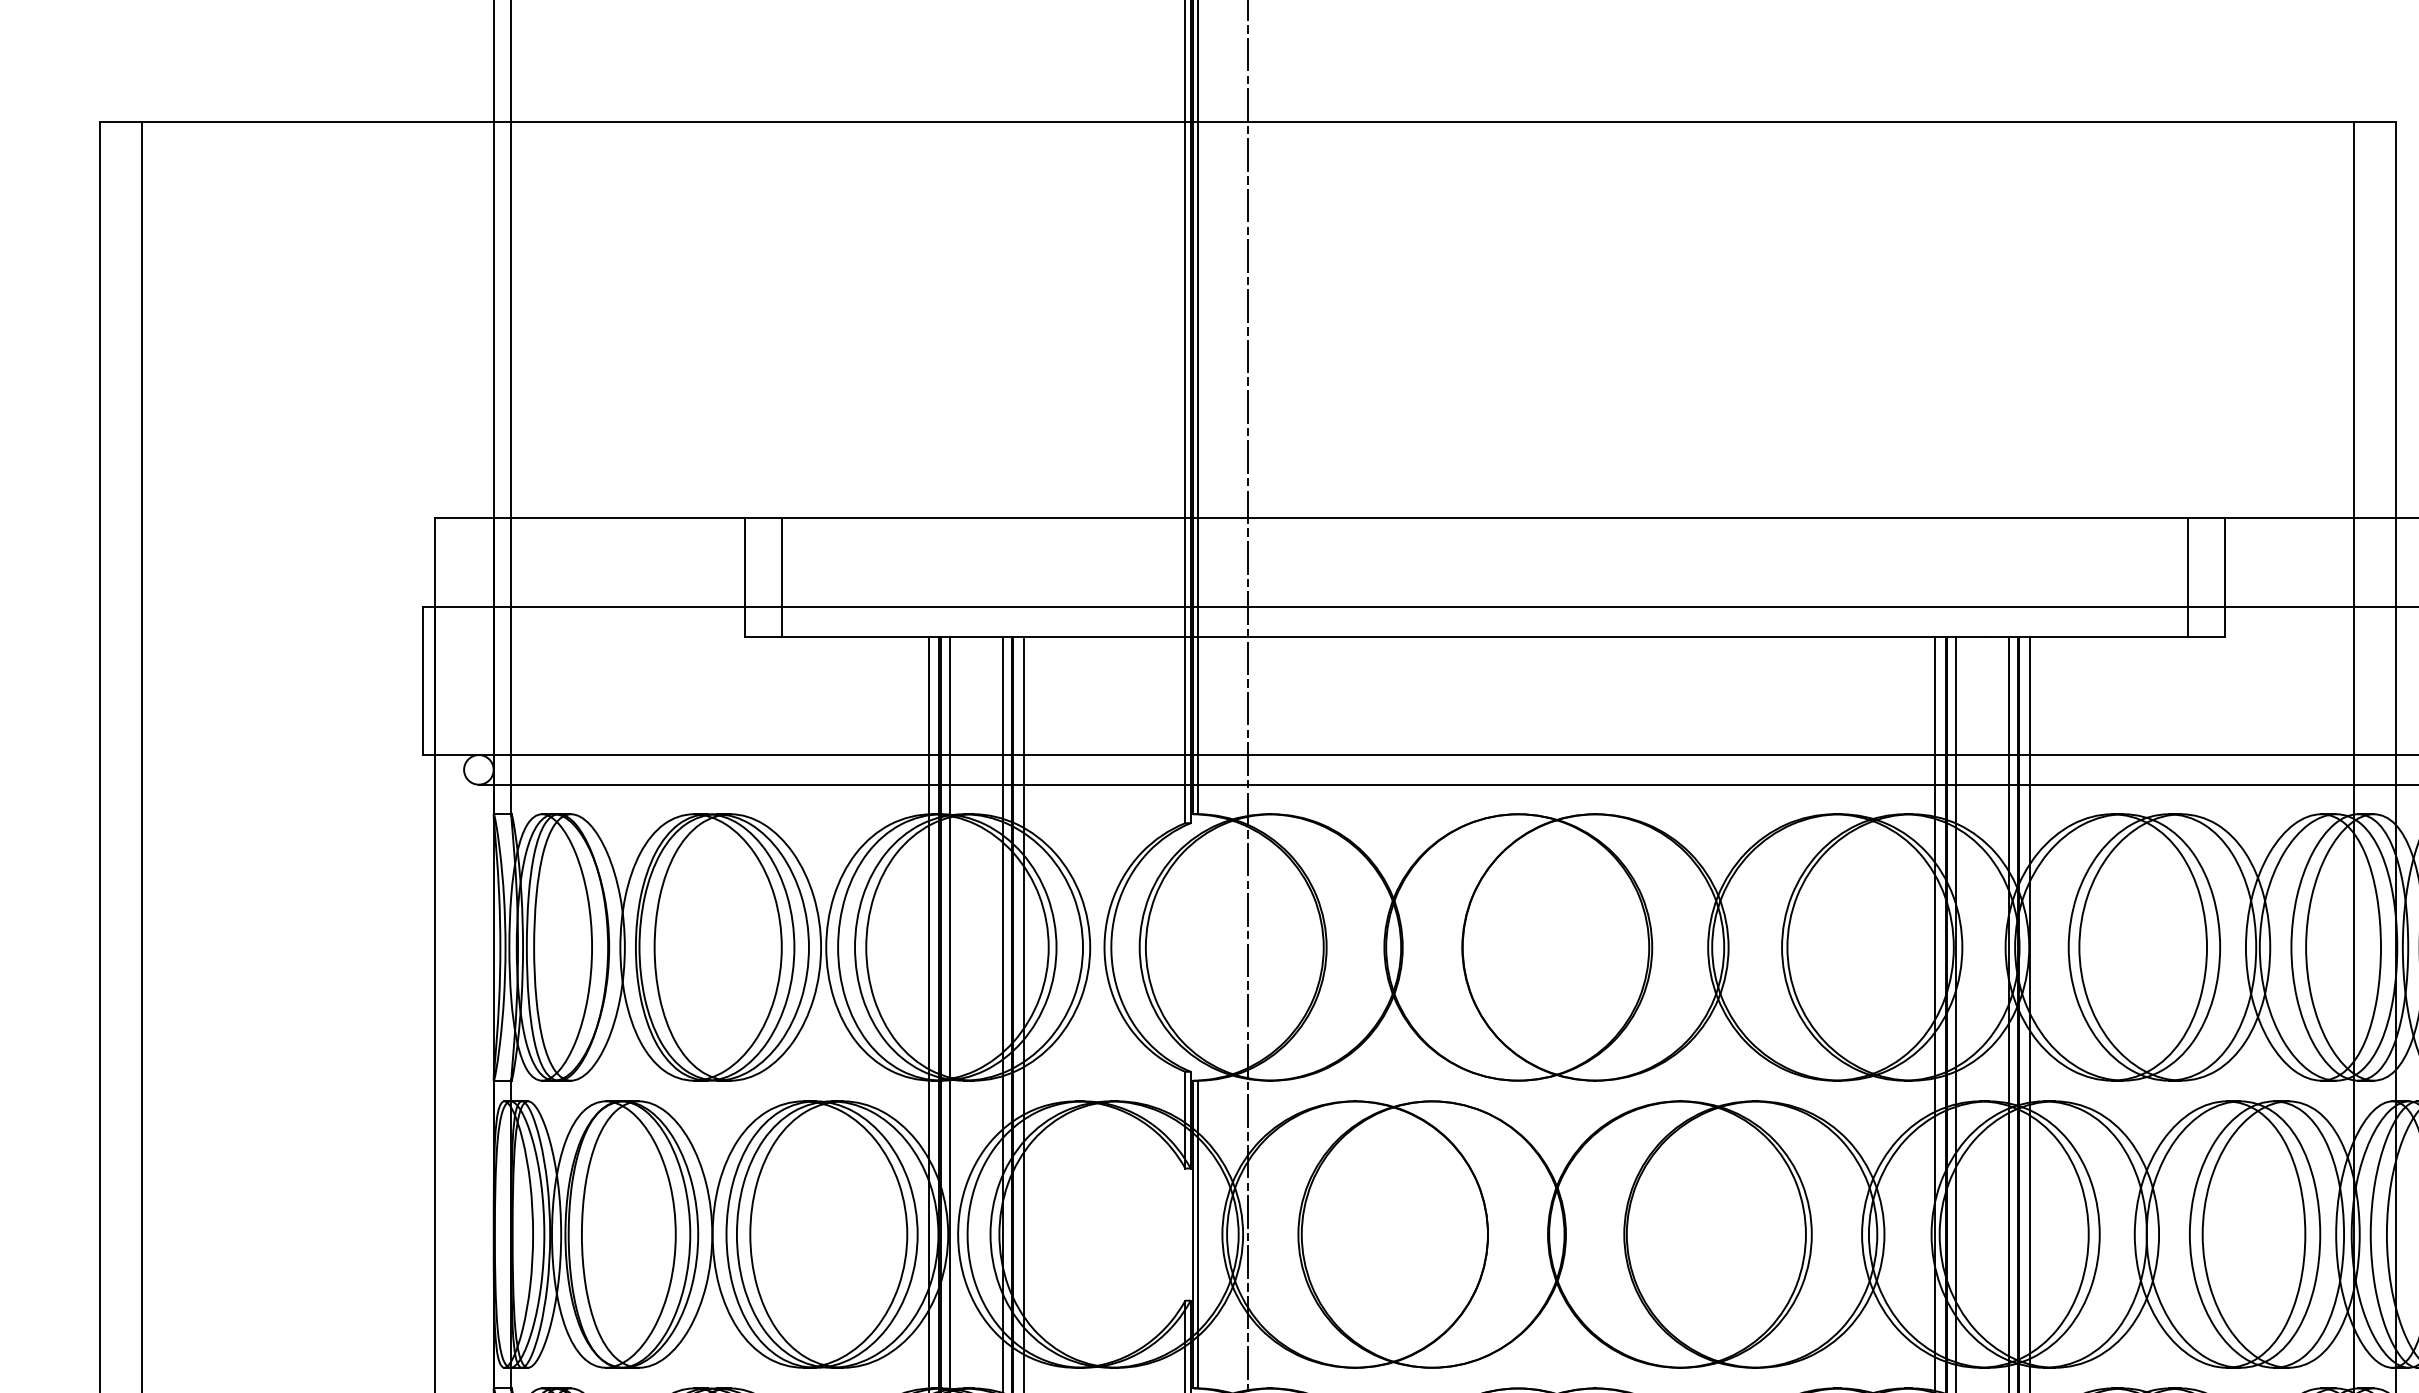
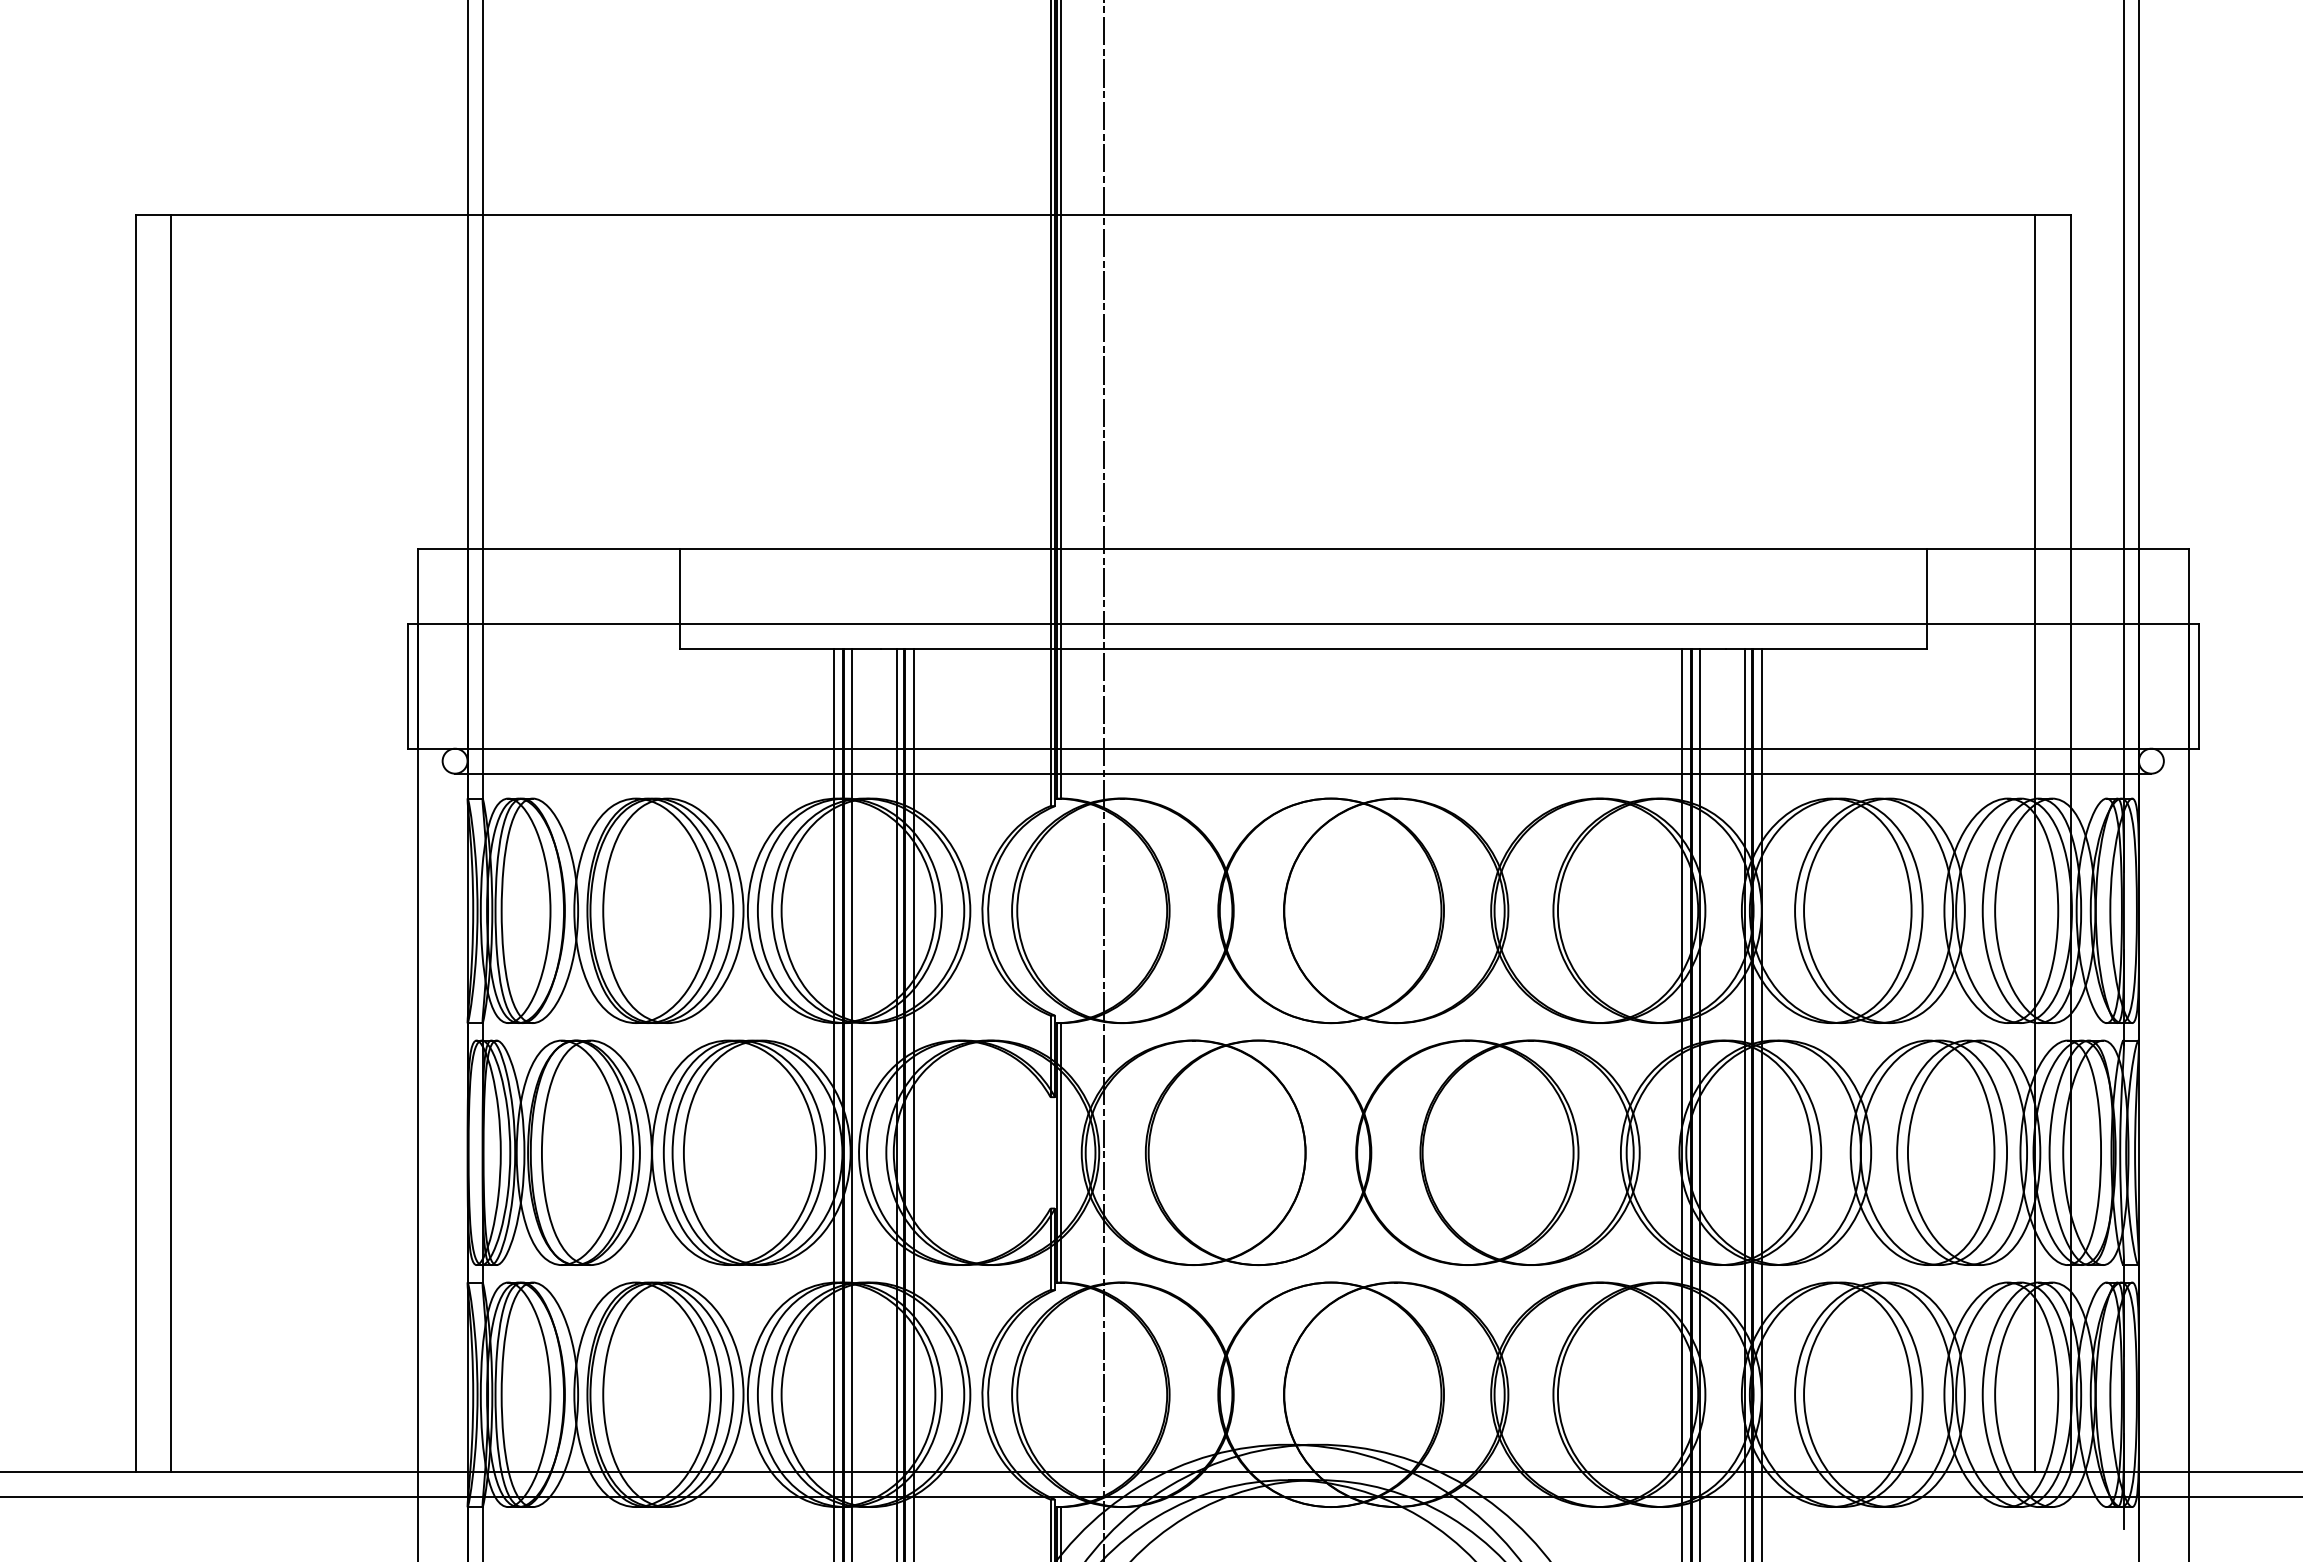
line: (781, 576) -> (710, 598), removed
line: (2187, 576) -> (1895, 598), removed

